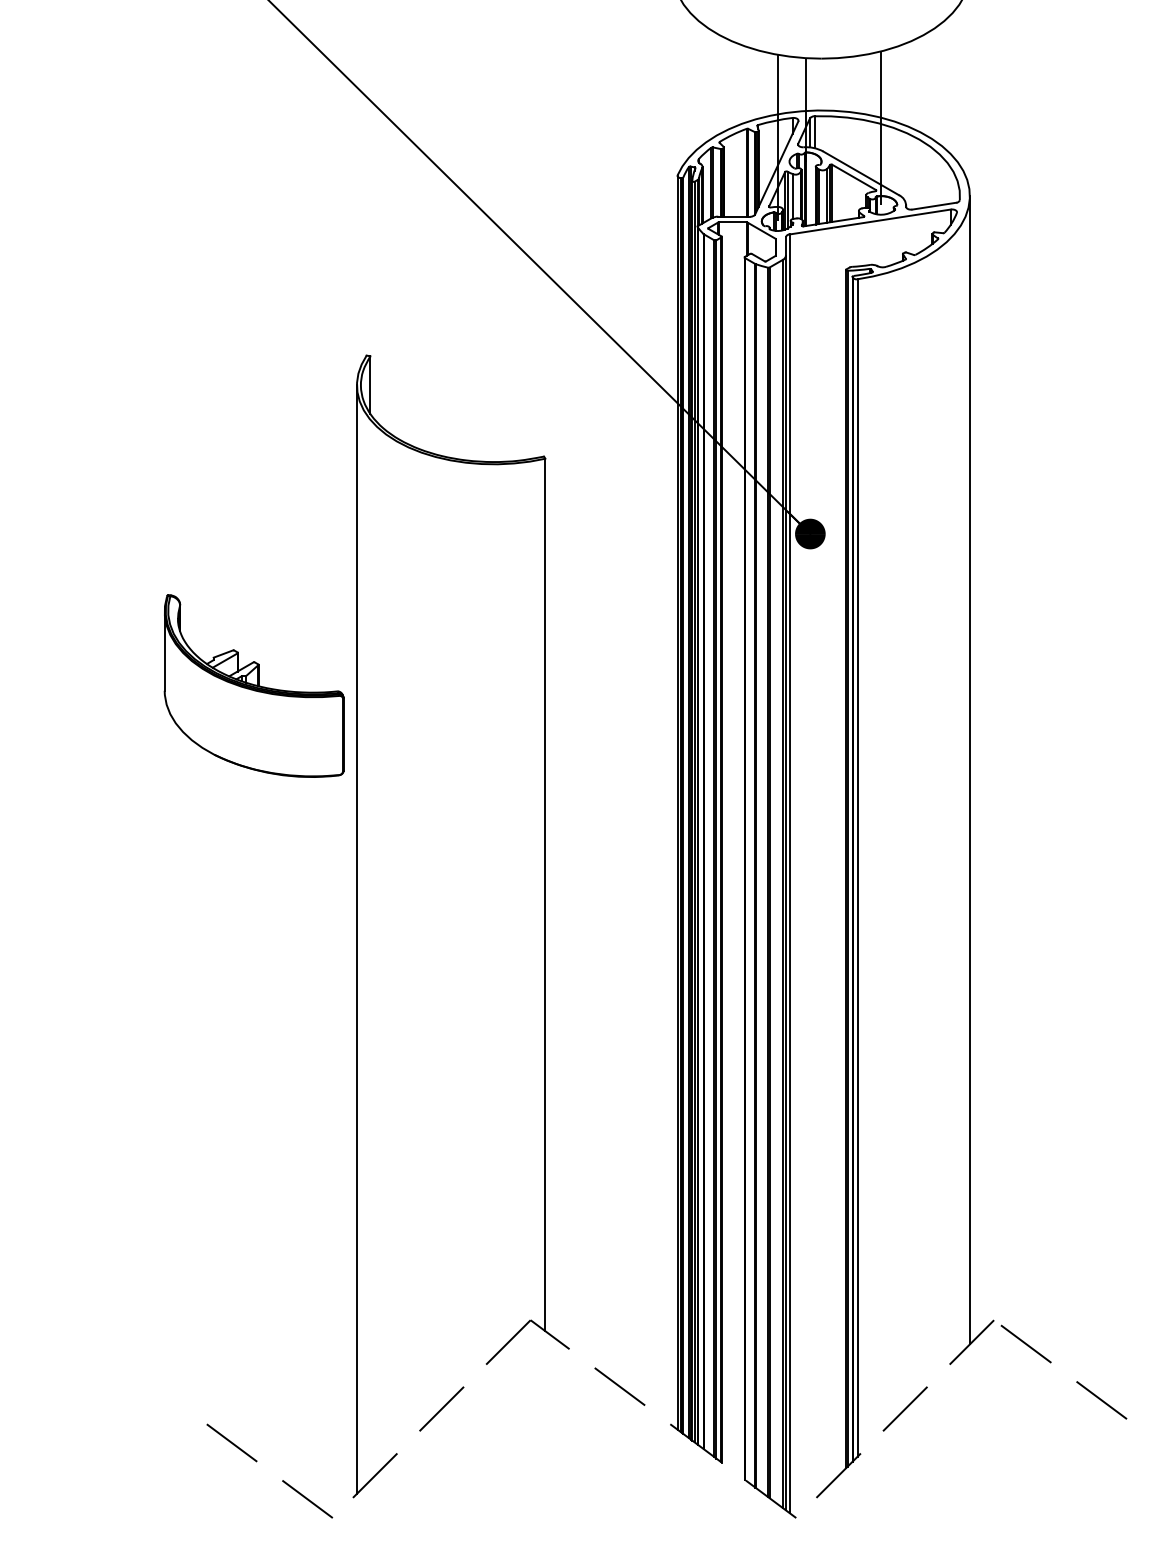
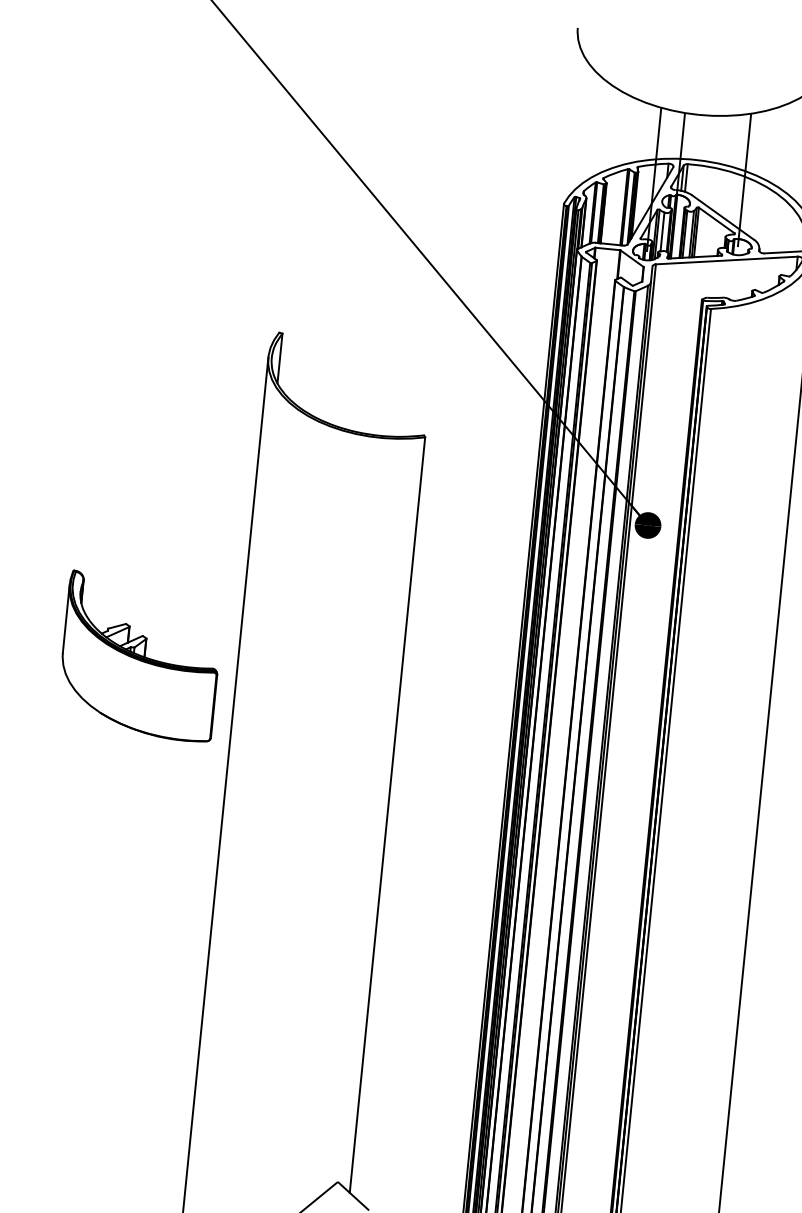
part: (253, 685) -> (140, 656), moved

